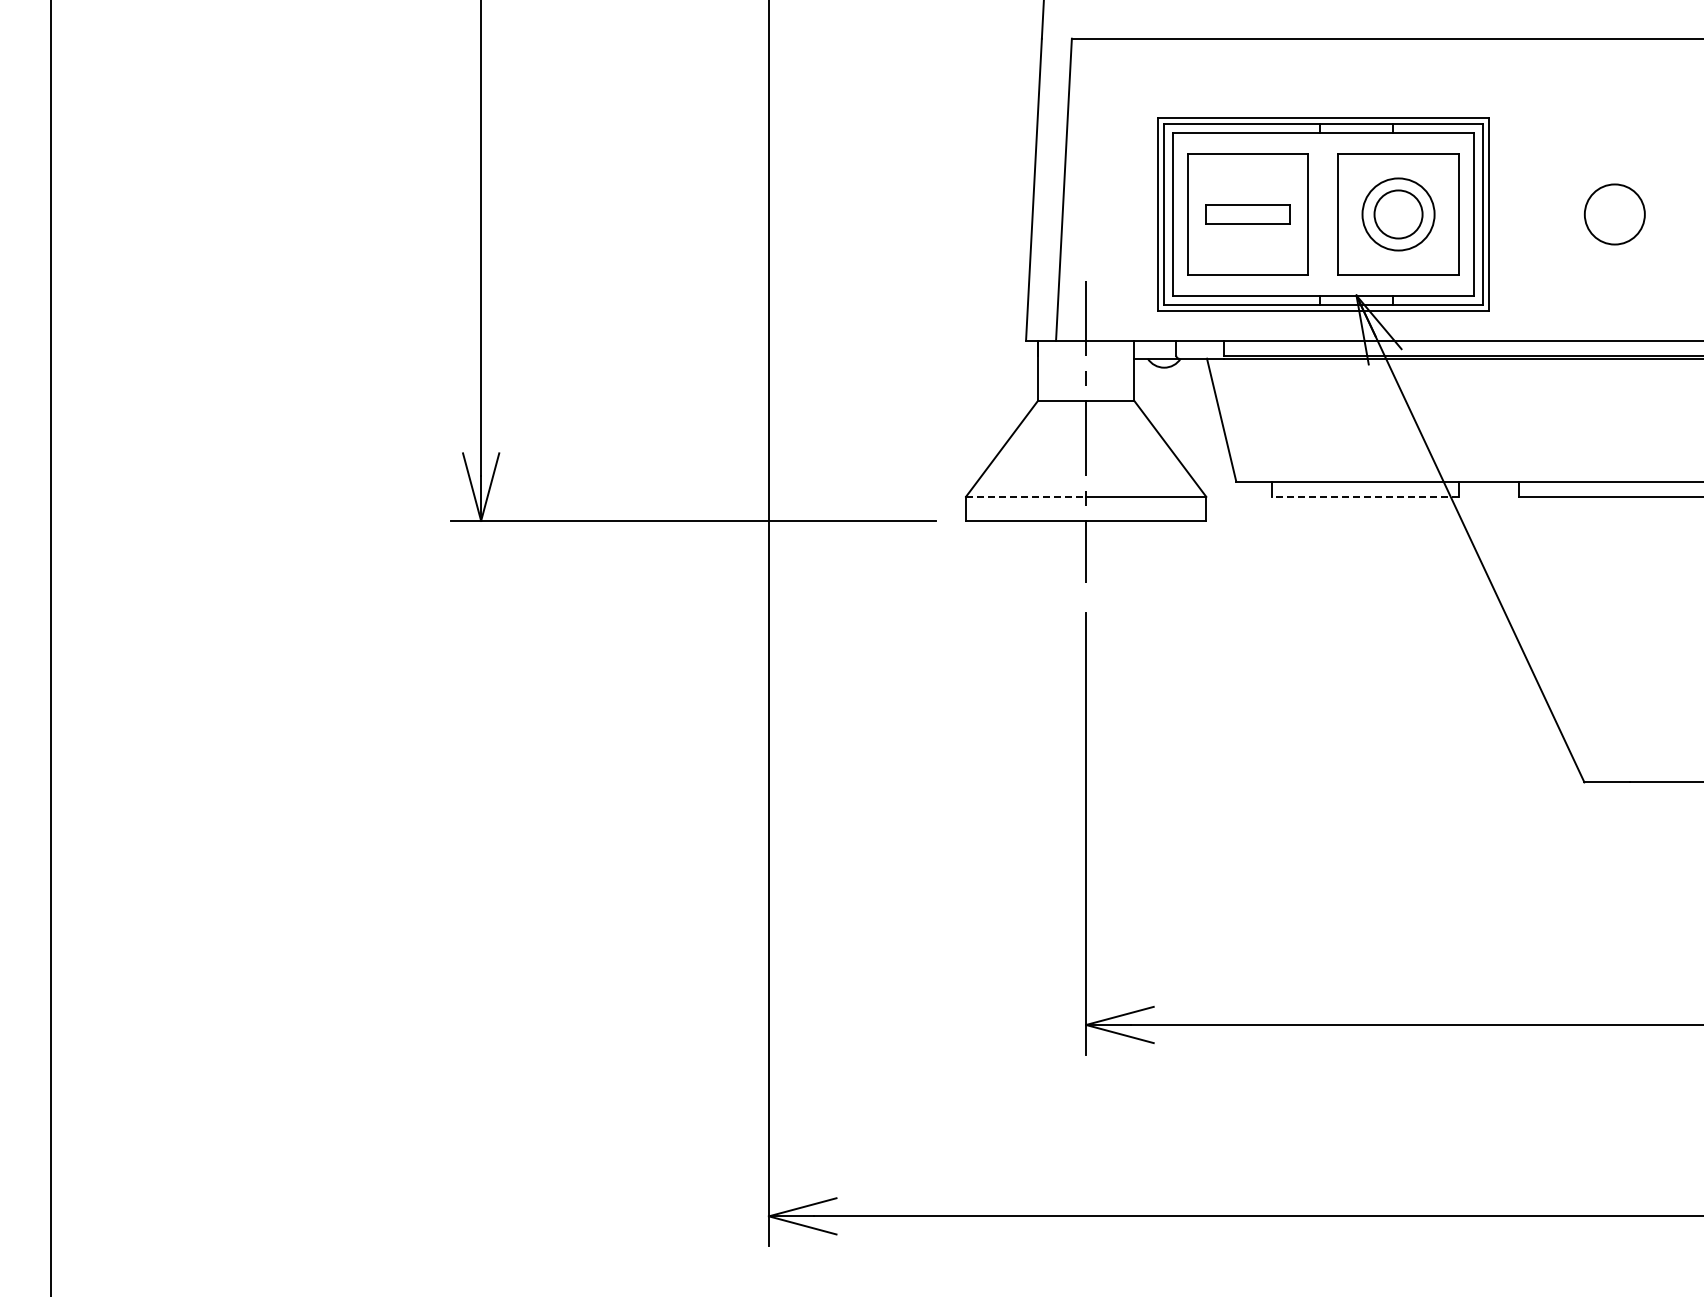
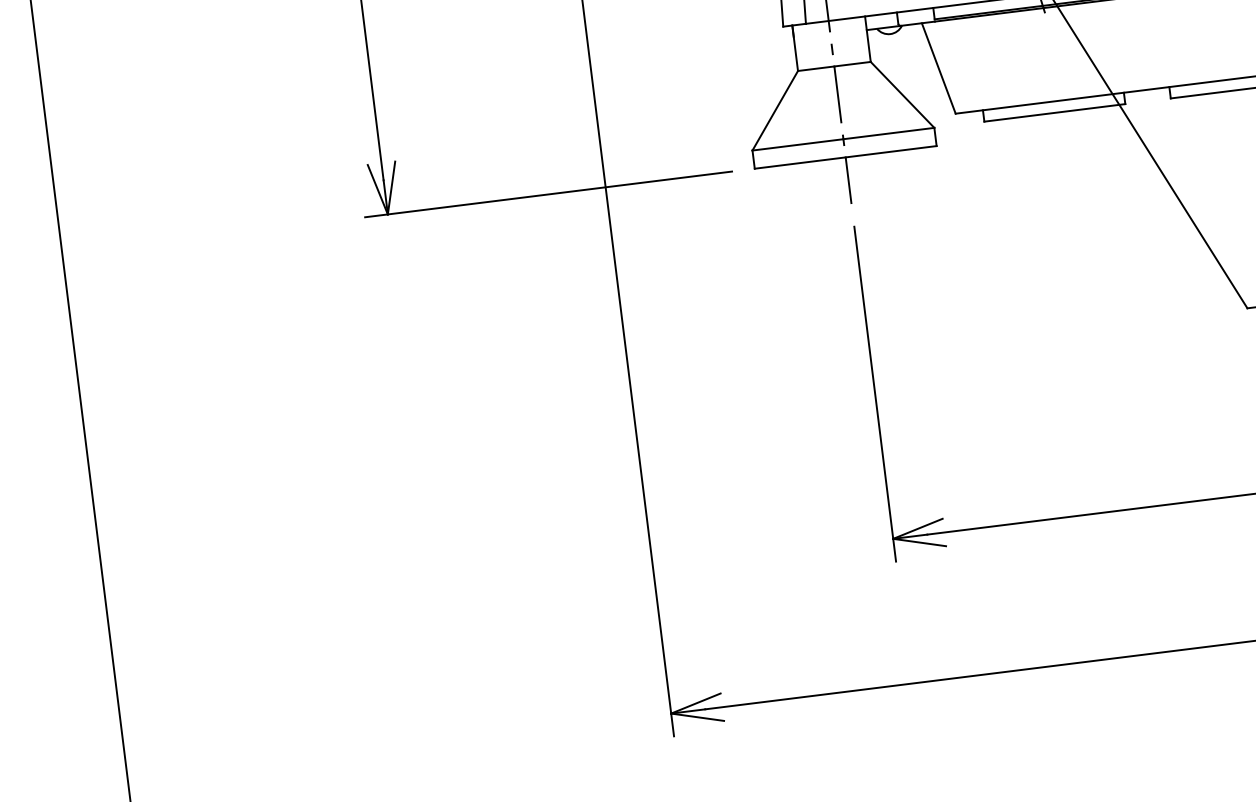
line: (1026, 496) -> (798, 144), dashed -> solid
line: (1365, 496) -> (1054, 112), dashed -> solid

